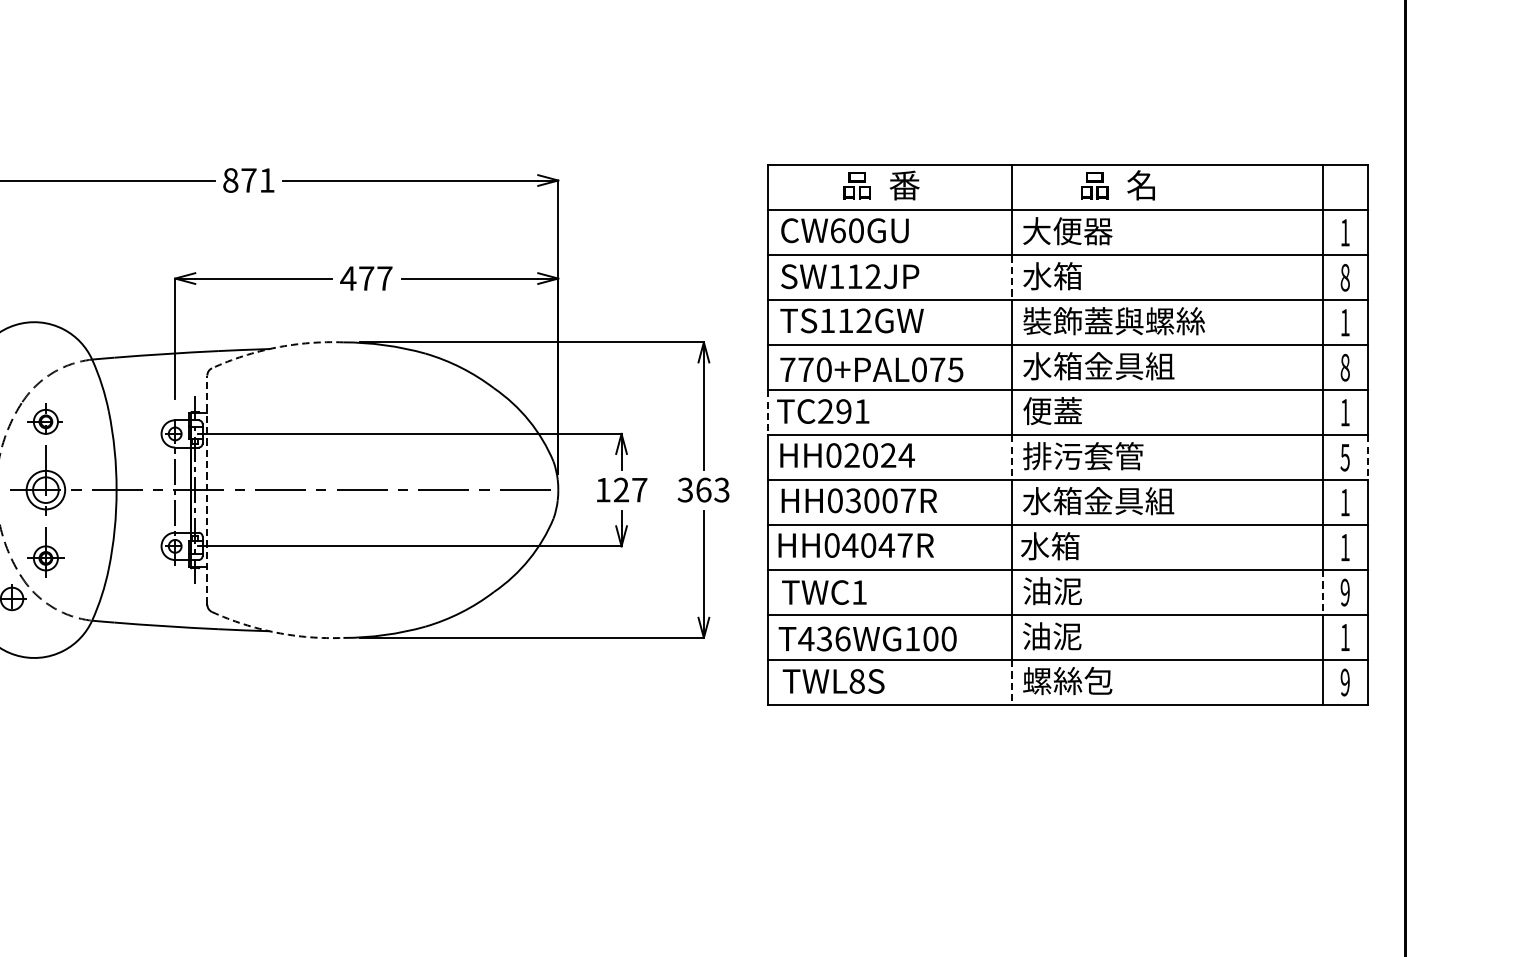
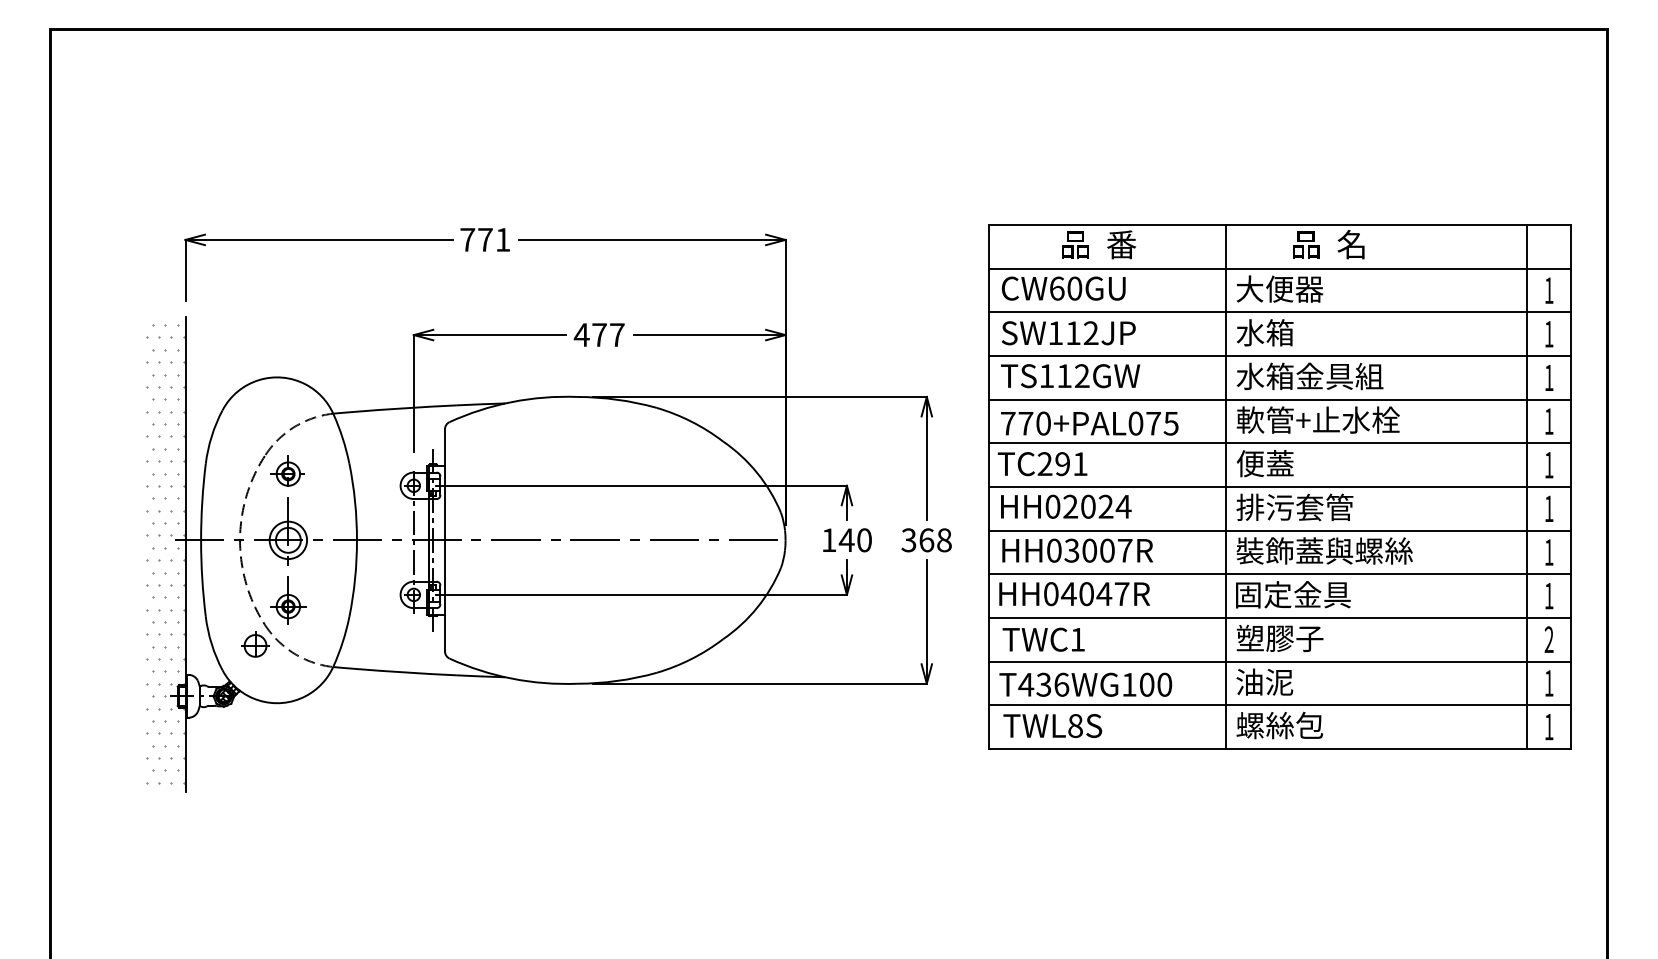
text: (230, 180) -> (467, 239), 871 -> 771
text: (1344, 276) -> (1548, 333), 8 -> 1
line: (1012, 277) -> (1226, 334), dashed -> solid
text: (1113, 321) -> (1324, 376), 裝飾蓋與螺絲 -> 水箱金具組
arc: (275, 348) -> (511, 402), dashed -> solid
text: (1106, 365) -> (1317, 419), 水箱金具組 -> 軟管+止水栓
text: (1344, 367) -> (1548, 421), 8 -> 1
line: (768, 412) -> (989, 465), dashed -> solid
line: (1012, 457) -> (1226, 508), dashed -> solid
text: (1344, 457) -> (1548, 508), 5 -> 1
line: (1368, 457) -> (1571, 508), dashed -> solid
line: (207, 490) -> (445, 540), dashed -> solid
text: (629, 490) -> (854, 540), 127 -> 140
text: (721, 490) -> (943, 540), 363 -> 368
text: (1113, 500) -> (1324, 550), 水箱金具組 -> 裝飾蓋與螺絲
text: (1080, 545) -> (1292, 594), 水箱 -> 固定金具
text: (1067, 591) -> (1279, 638), 油泥 -> 塑膠子
line: (1322, 592) -> (1527, 639), dashed -> solid
text: (1344, 592) -> (1548, 639), 9 -> 2
arc: (275, 632) -> (511, 678), dashed -> solid
text: (1344, 681) -> (1548, 726), 9 -> 1
line: (1012, 683) -> (1226, 727), dashed -> solid

